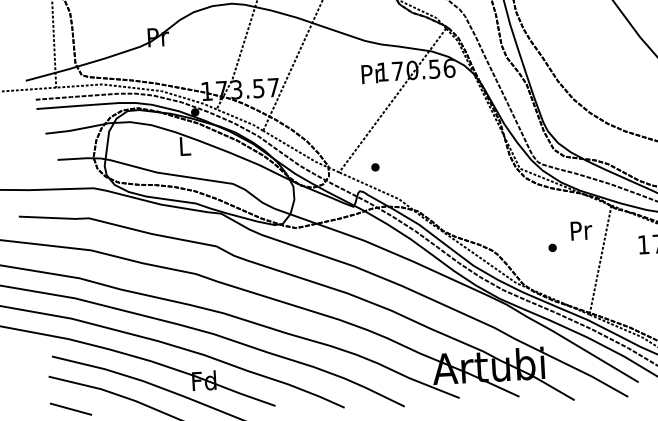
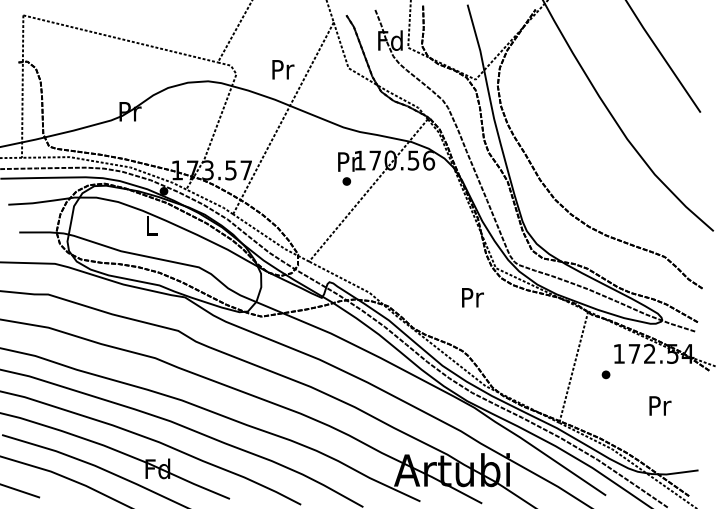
part: (375, 167) -> (346, 181), moved
text: (581, 230) -> (472, 297), moved
part: (552, 247) -> (605, 374), moved

